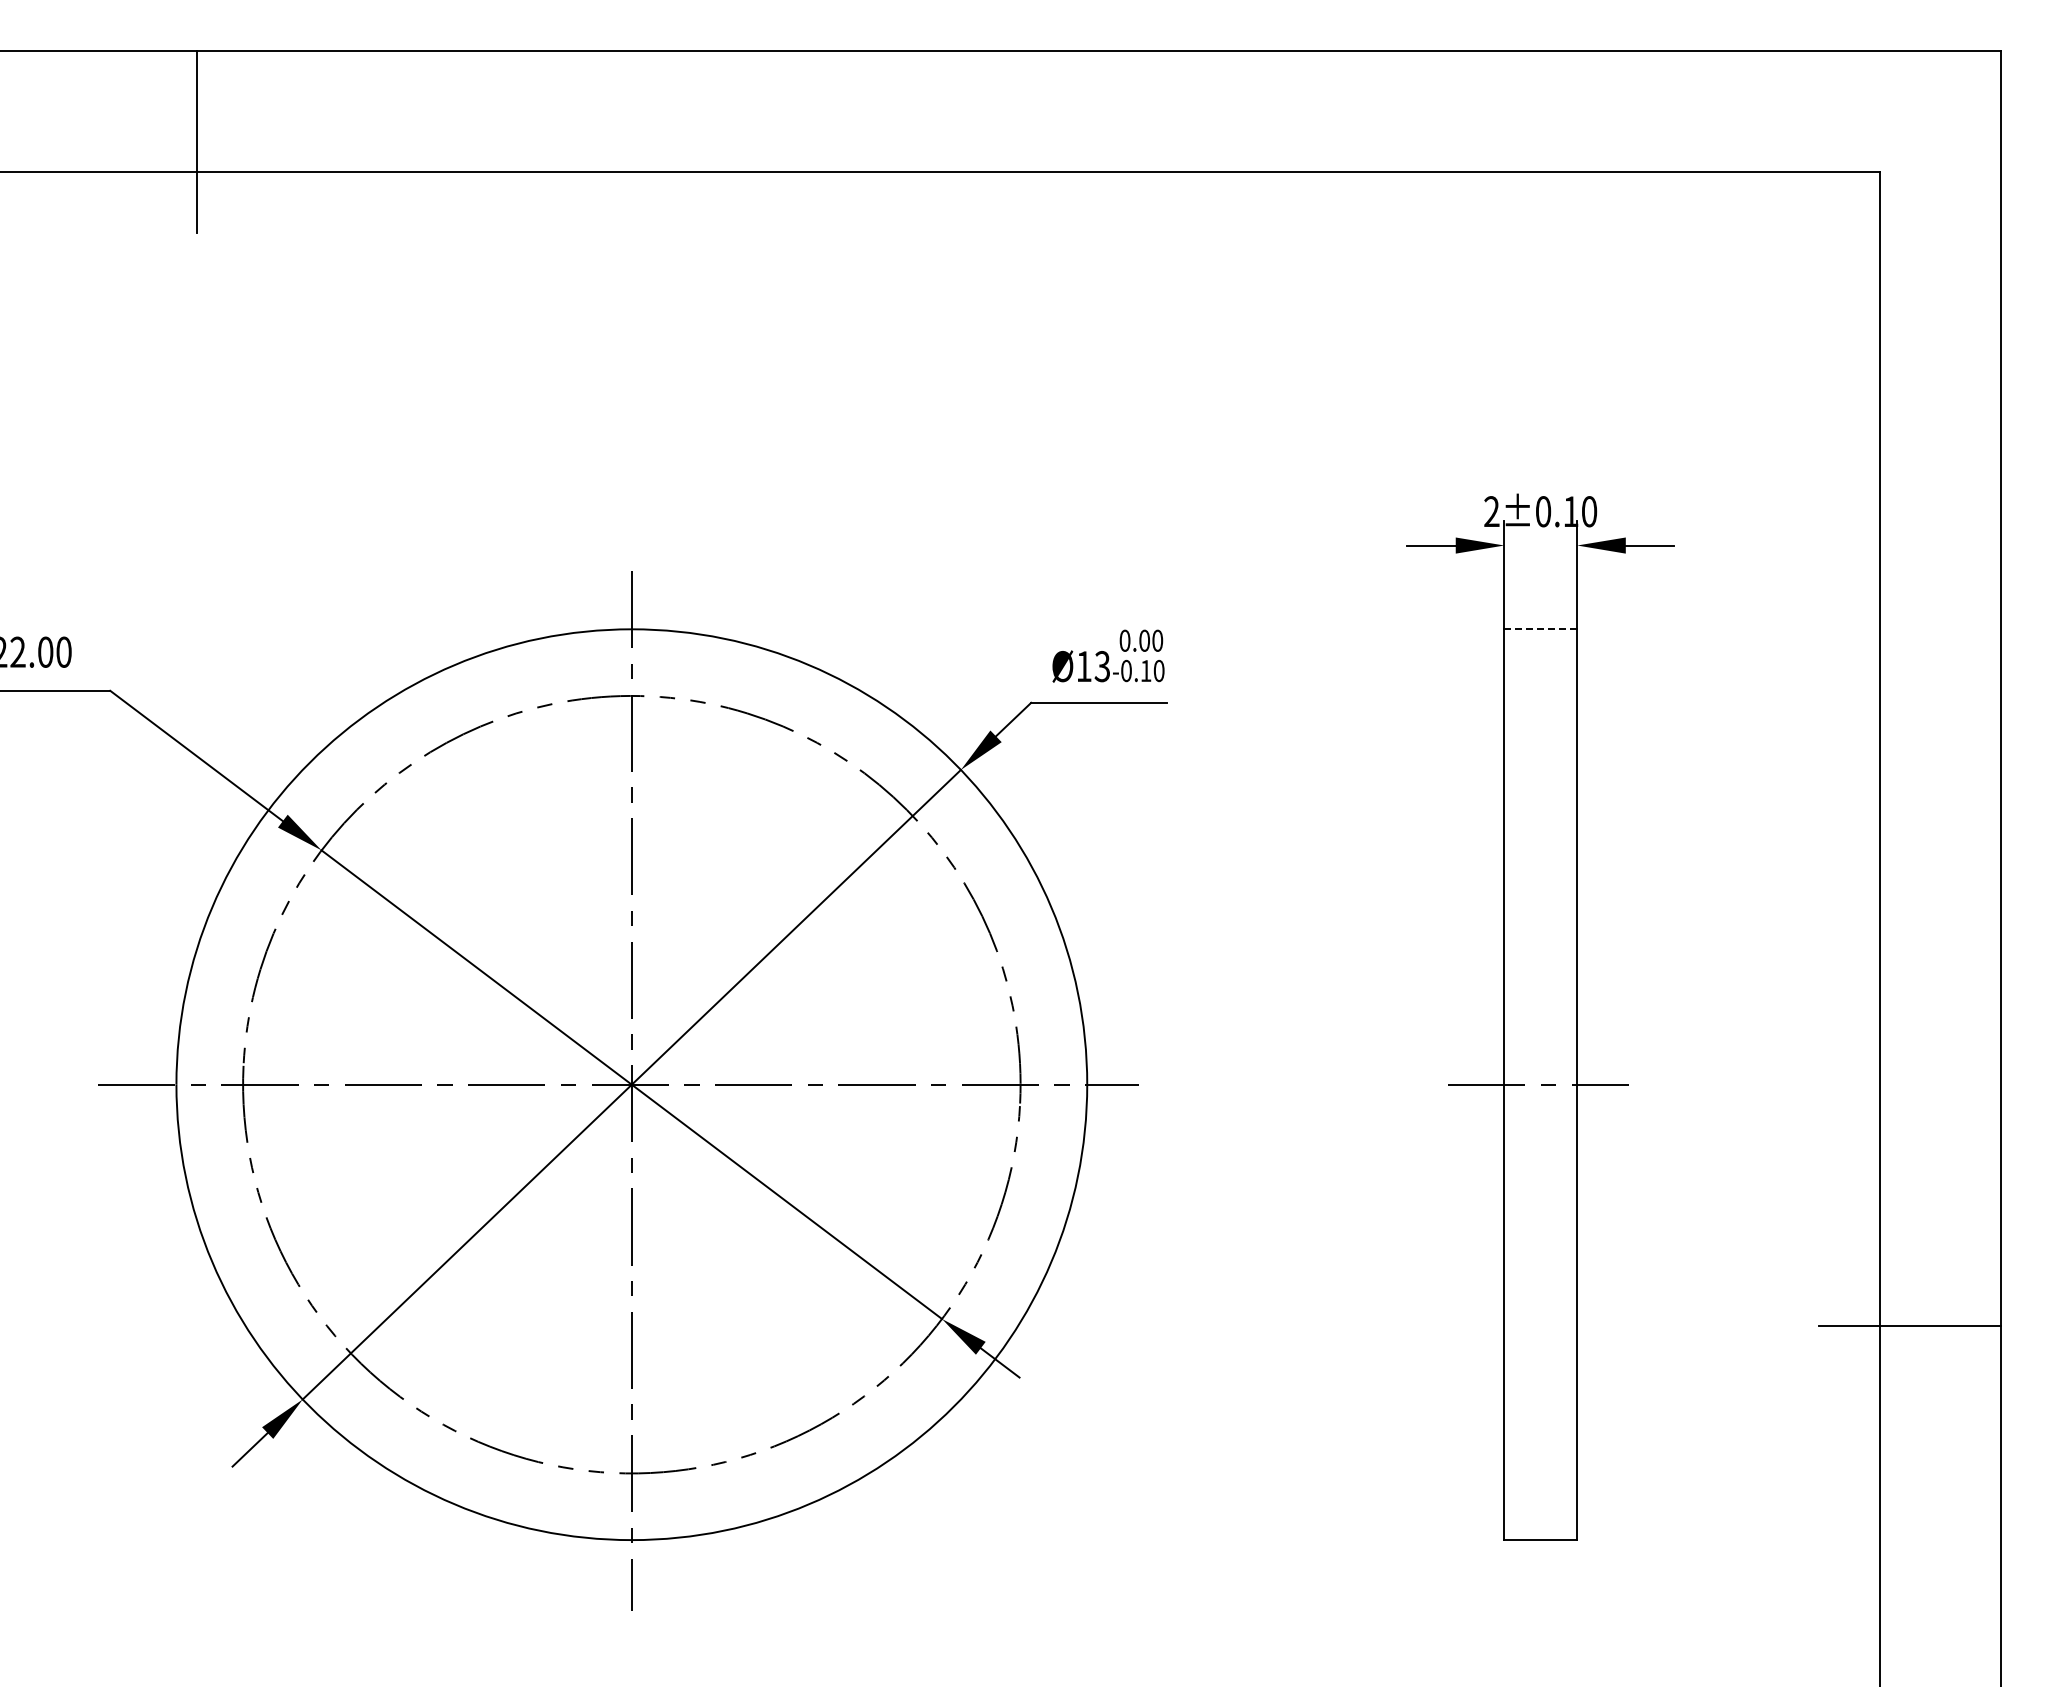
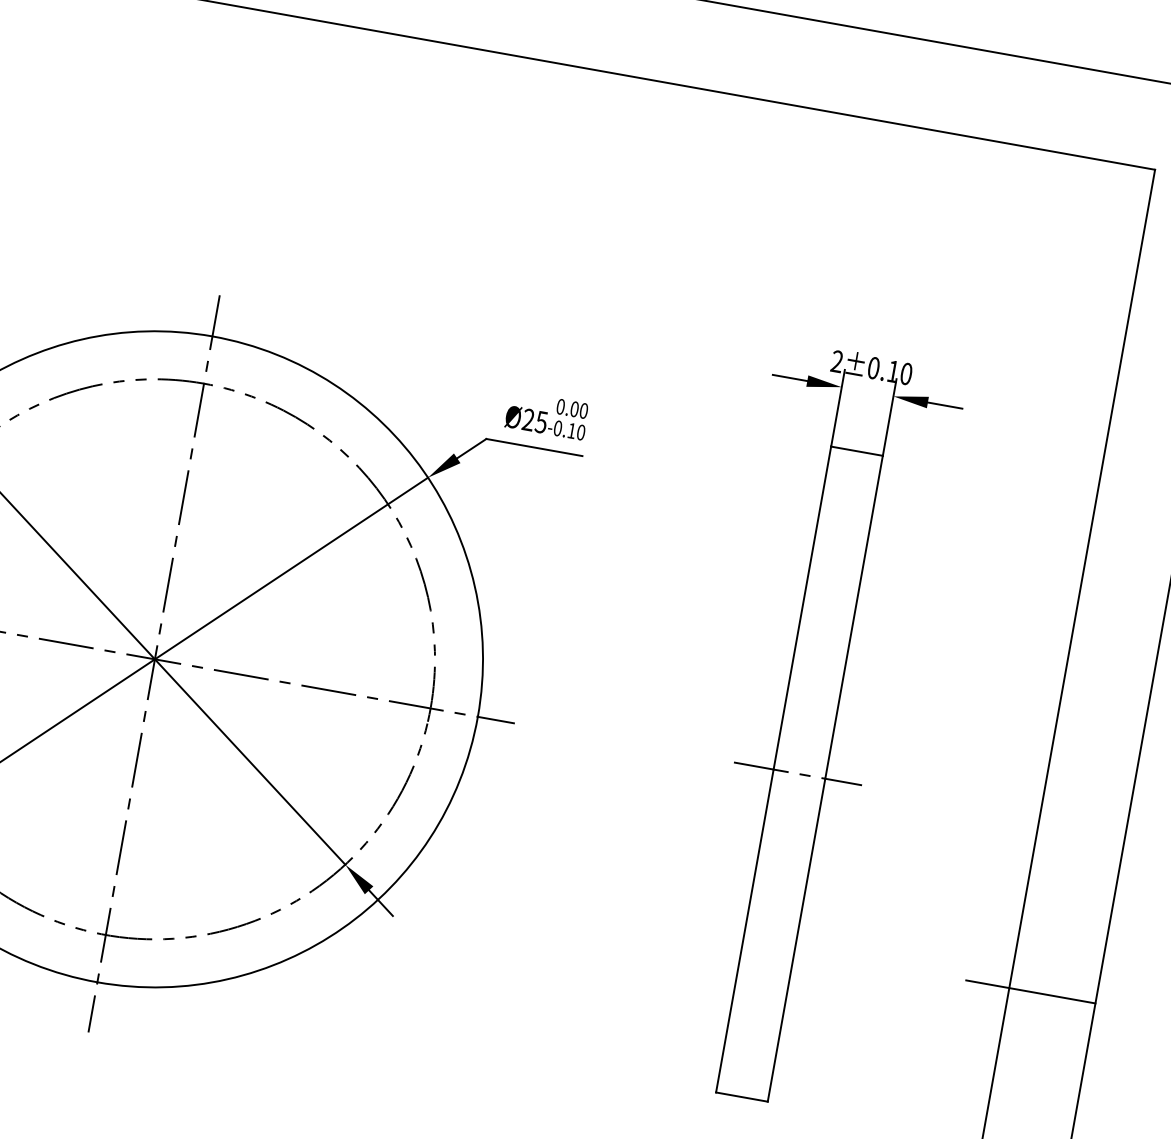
line: (1540, 629) -> (856, 451), dashed -> solid
text: (1092, 666) -> (534, 420), Ø13 -> Ø25

